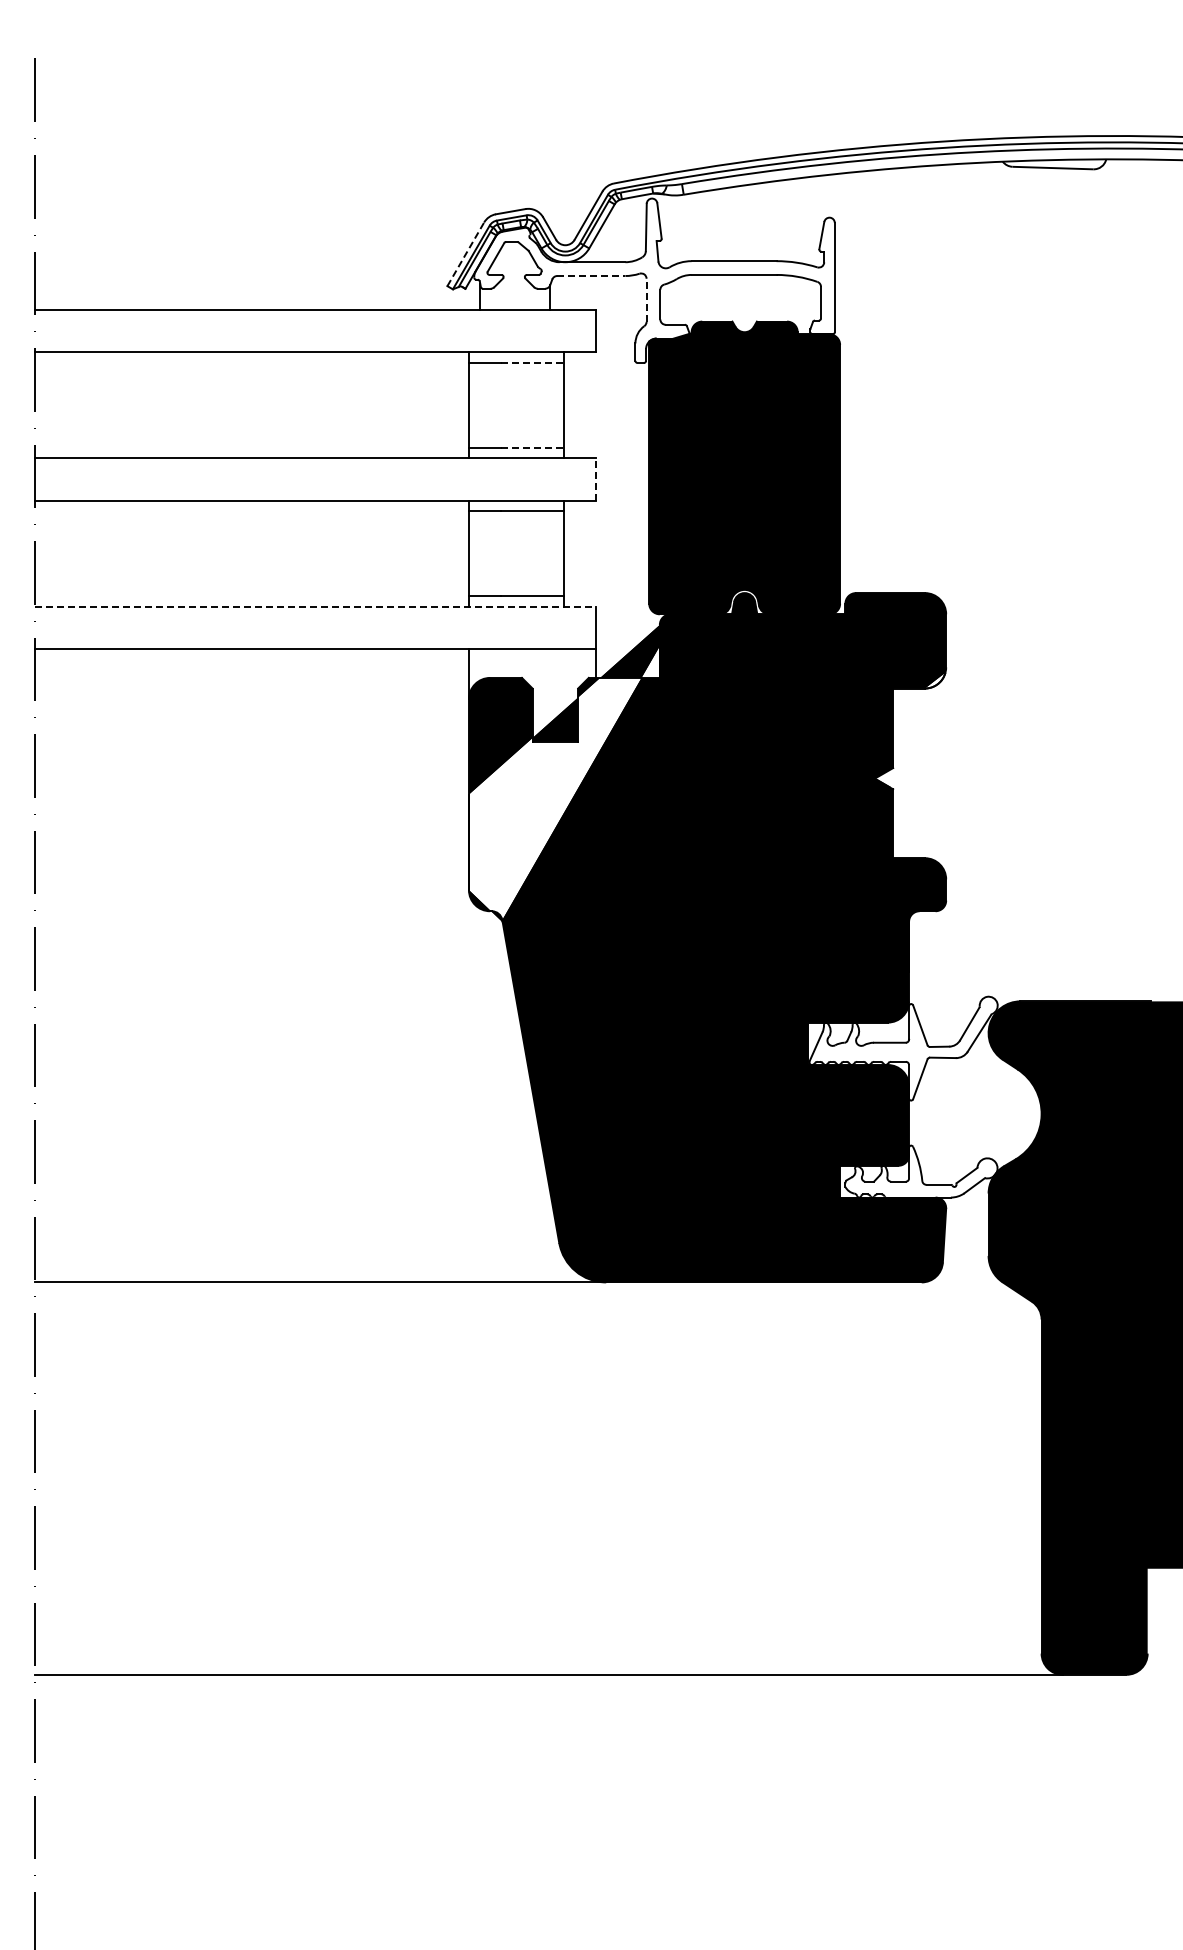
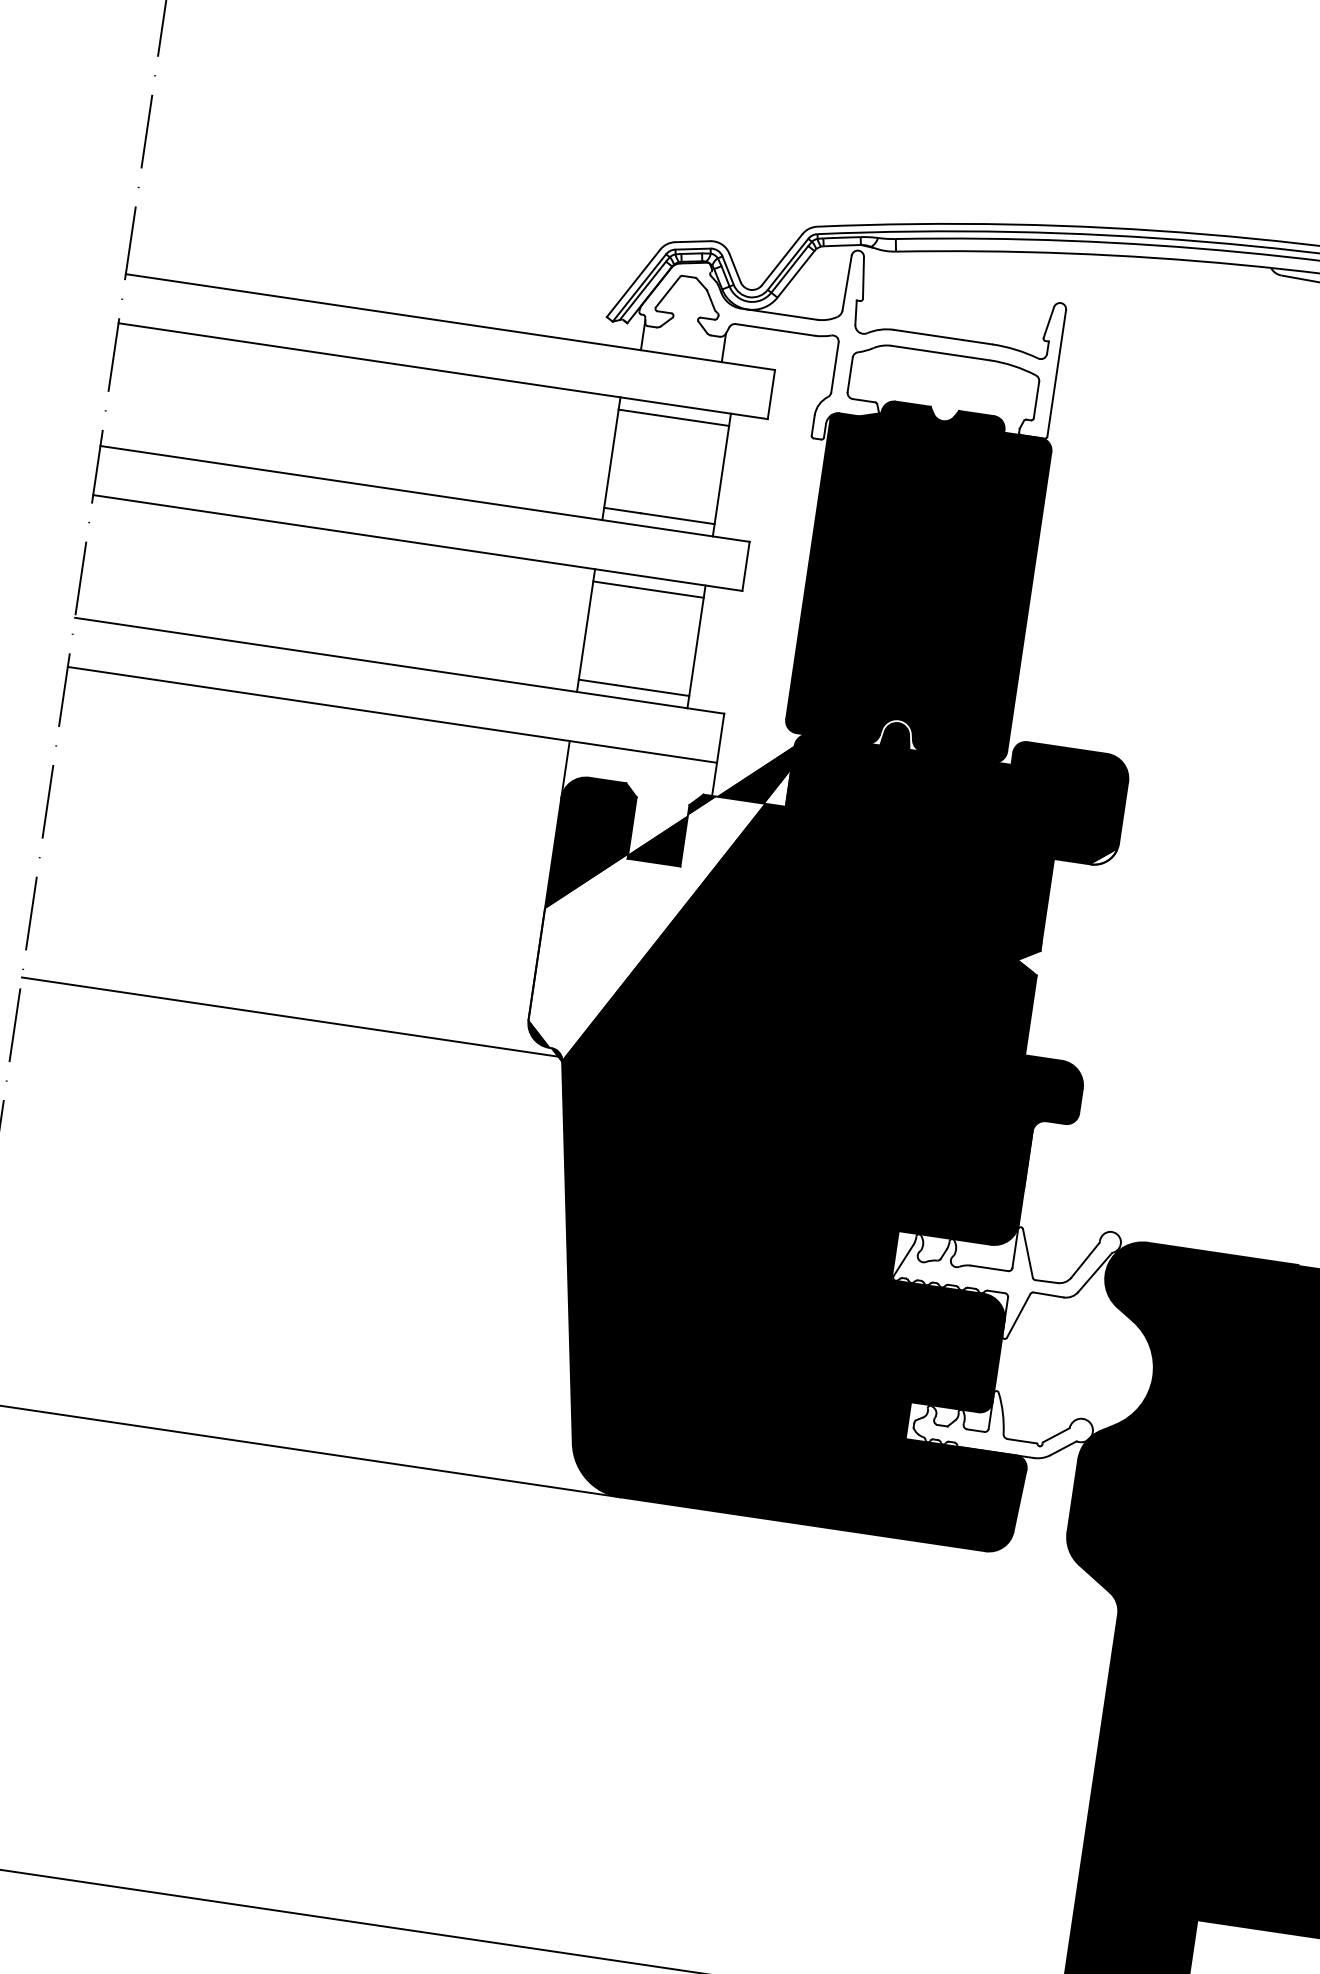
line: (465, 254) -> (633, 283), dashed -> solid
line: (591, 276) -> (775, 330), dashed -> solid
line: (646, 300) -> (834, 367), dashed -> solid
line: (532, 362) -> (692, 419), dashed -> solid
line: (532, 447) -> (677, 518), dashed -> solid
line: (596, 479) -> (746, 566), dashed -> solid
line: (316, 606) -> (400, 665), dashed -> solid
line: (268, 917) -> (291, 1017), added

